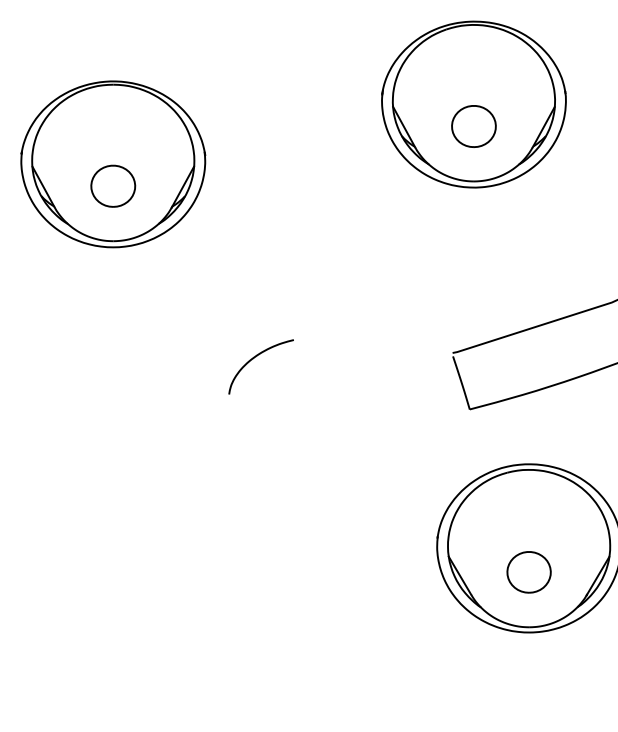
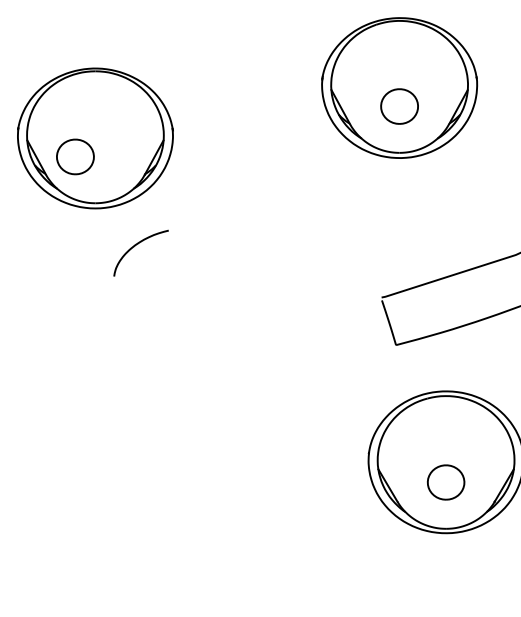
part: (113, 185) -> (75, 156), moved
curve: (254, 358) -> (135, 246), moved

